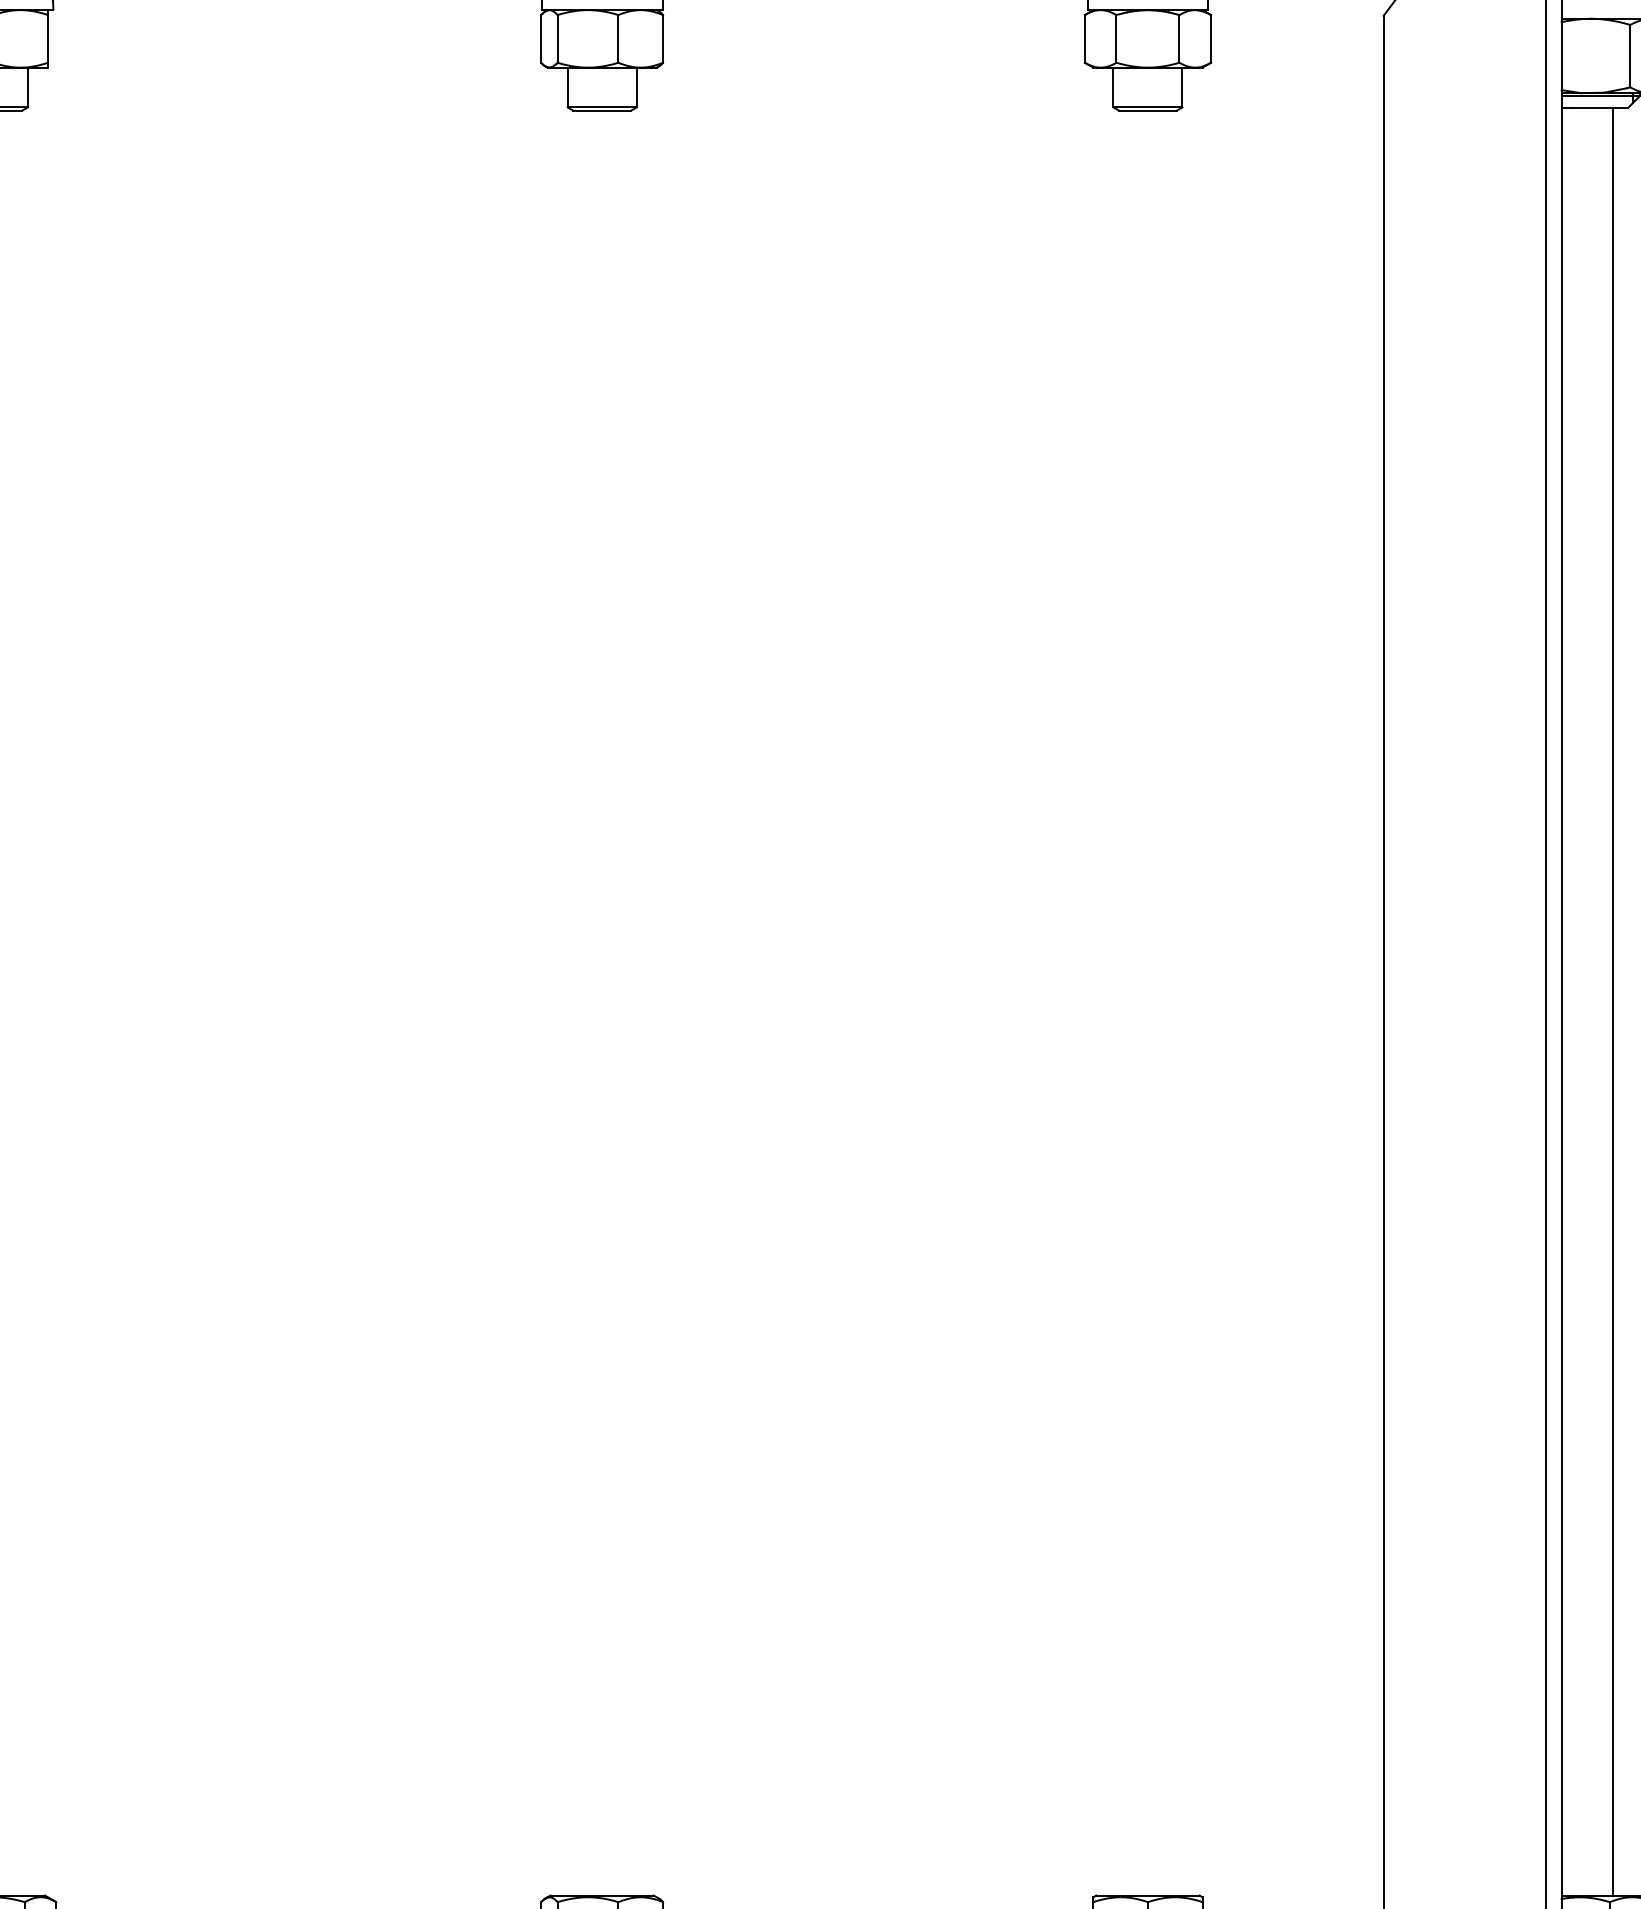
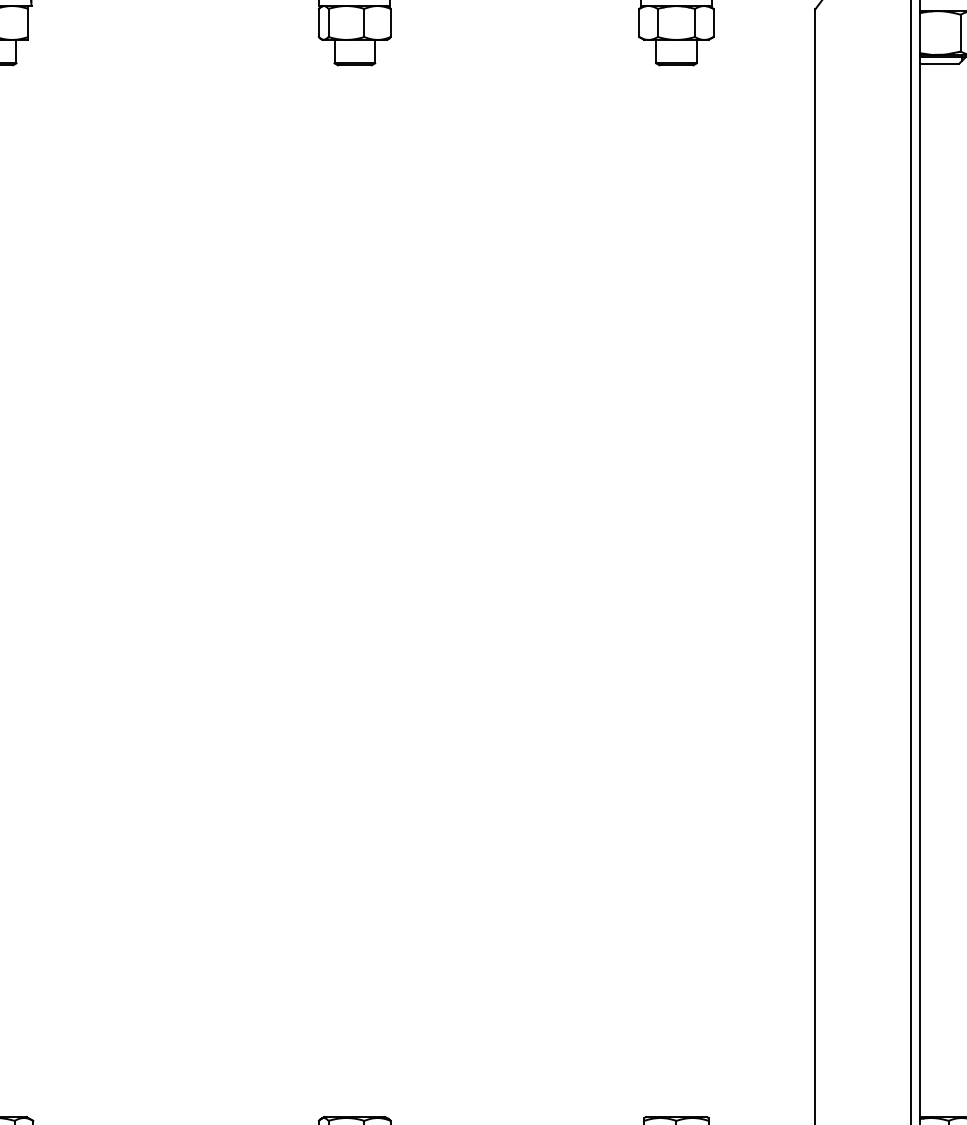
line: (1613, 1000) -> (950, 589), removed

